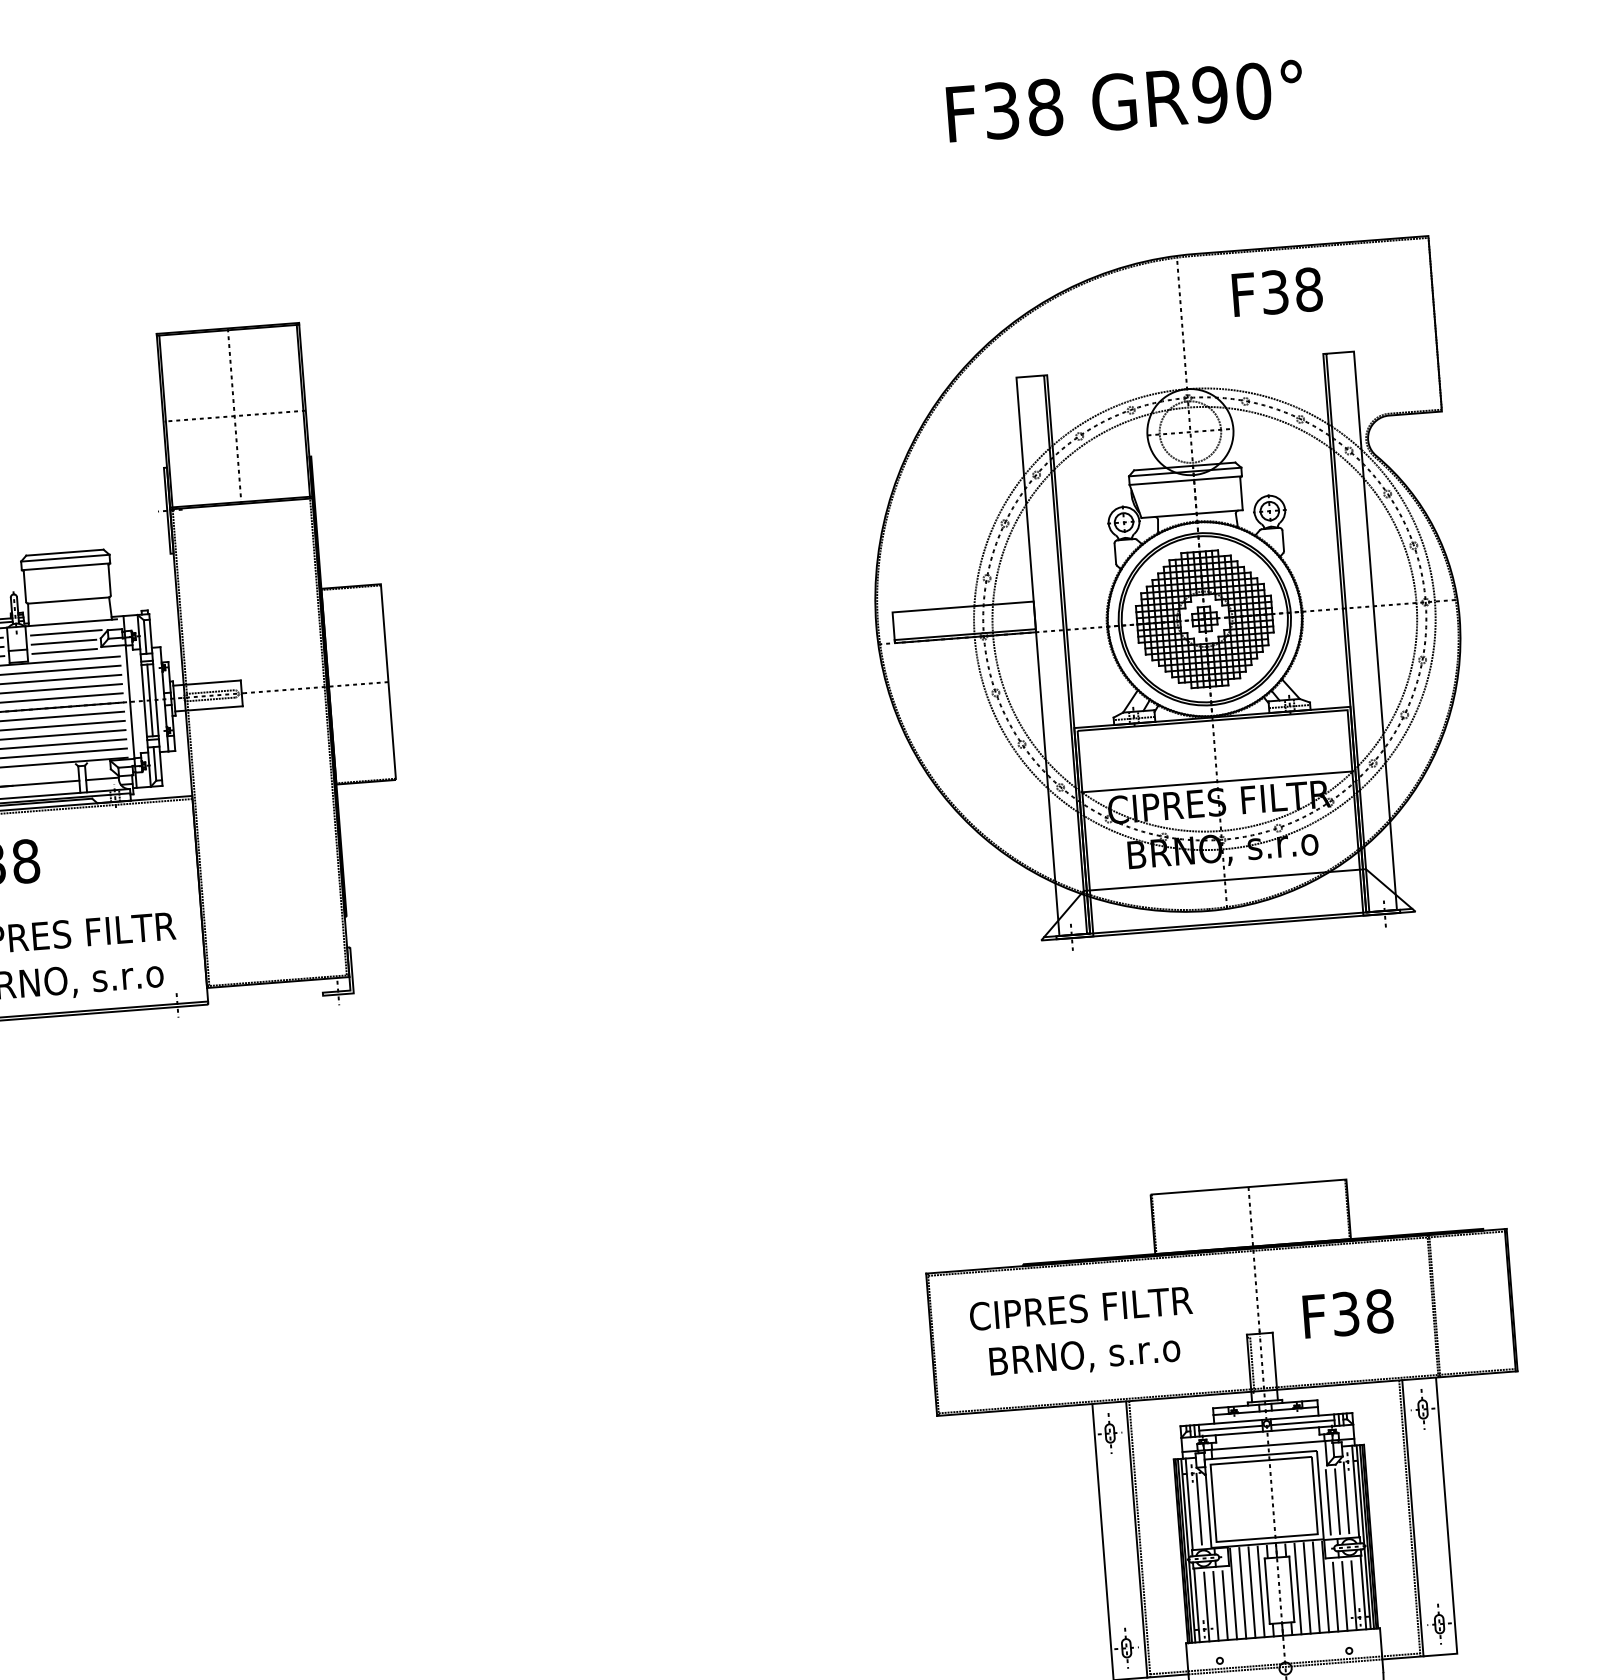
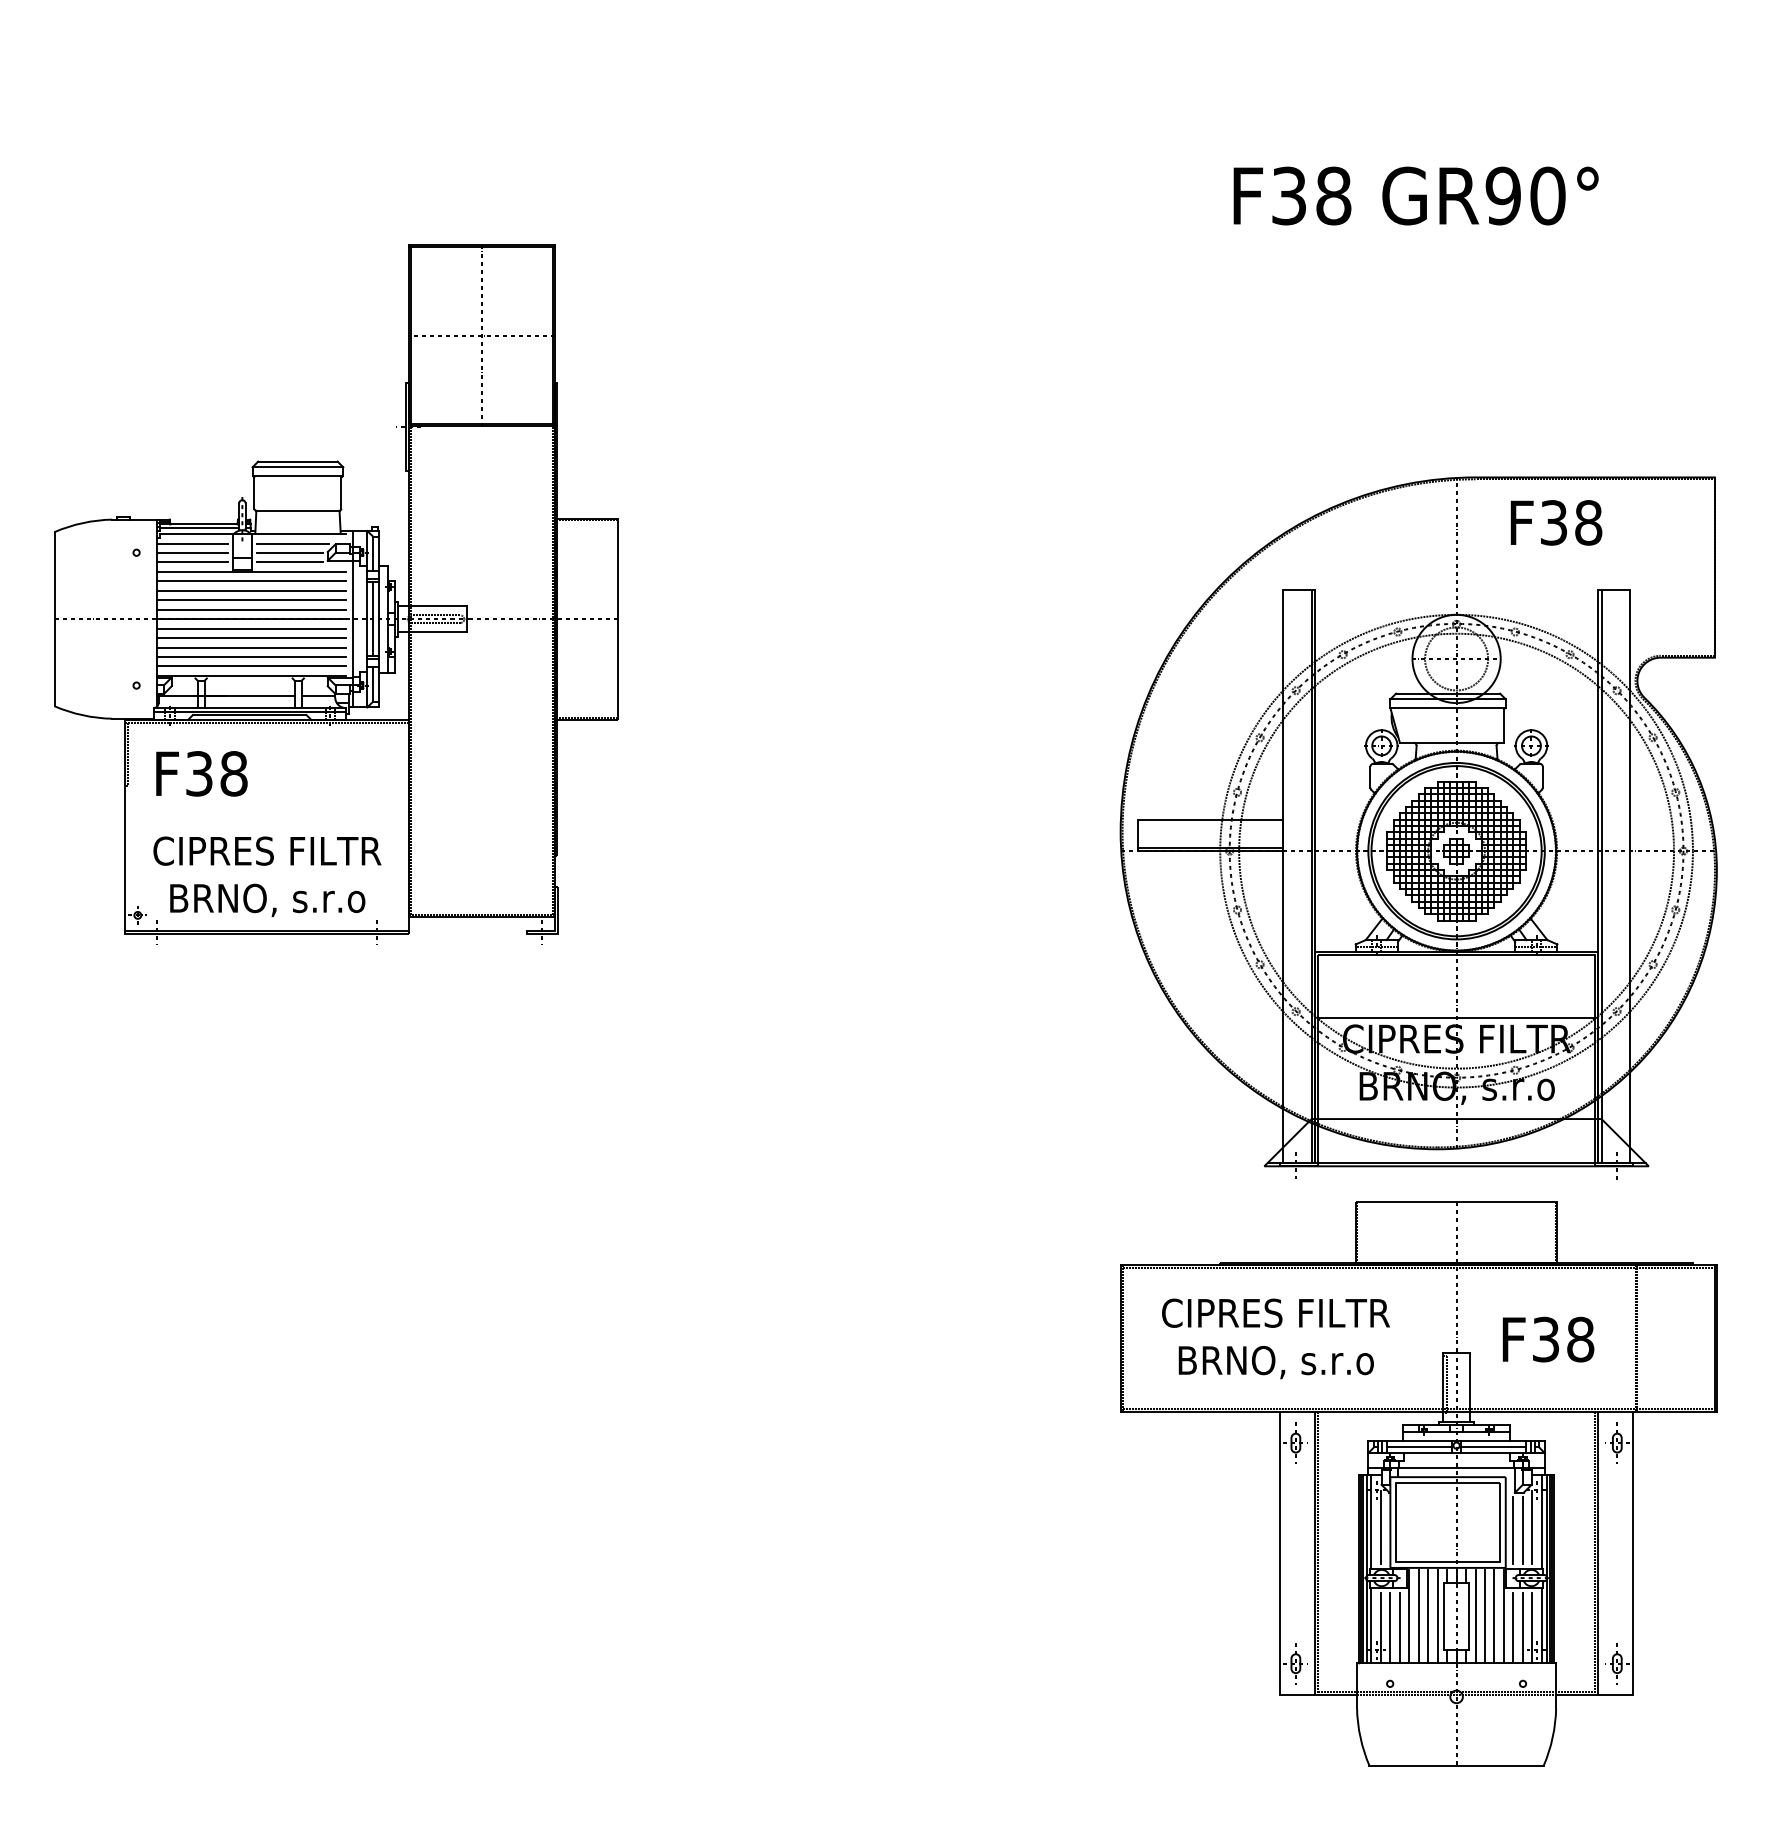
text: (1124, 100) -> (1415, 195), moved
part: (1165, 599) -> (1418, 827), moved

